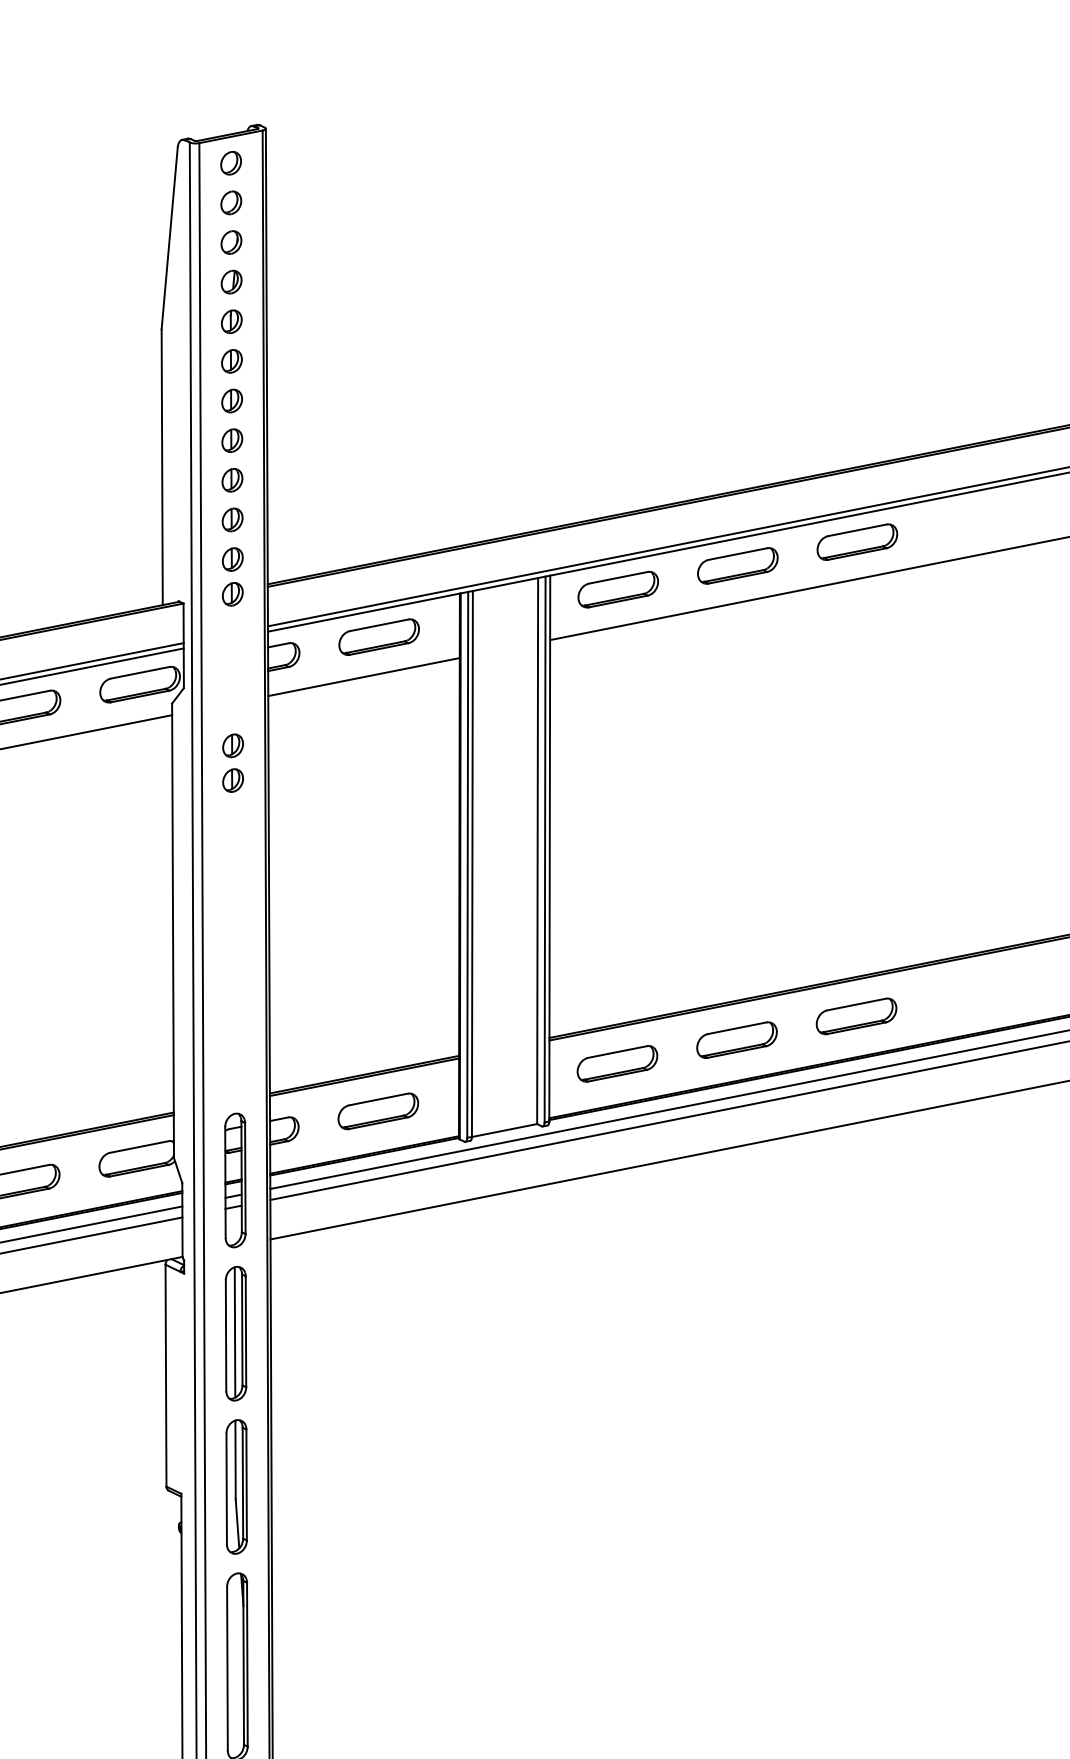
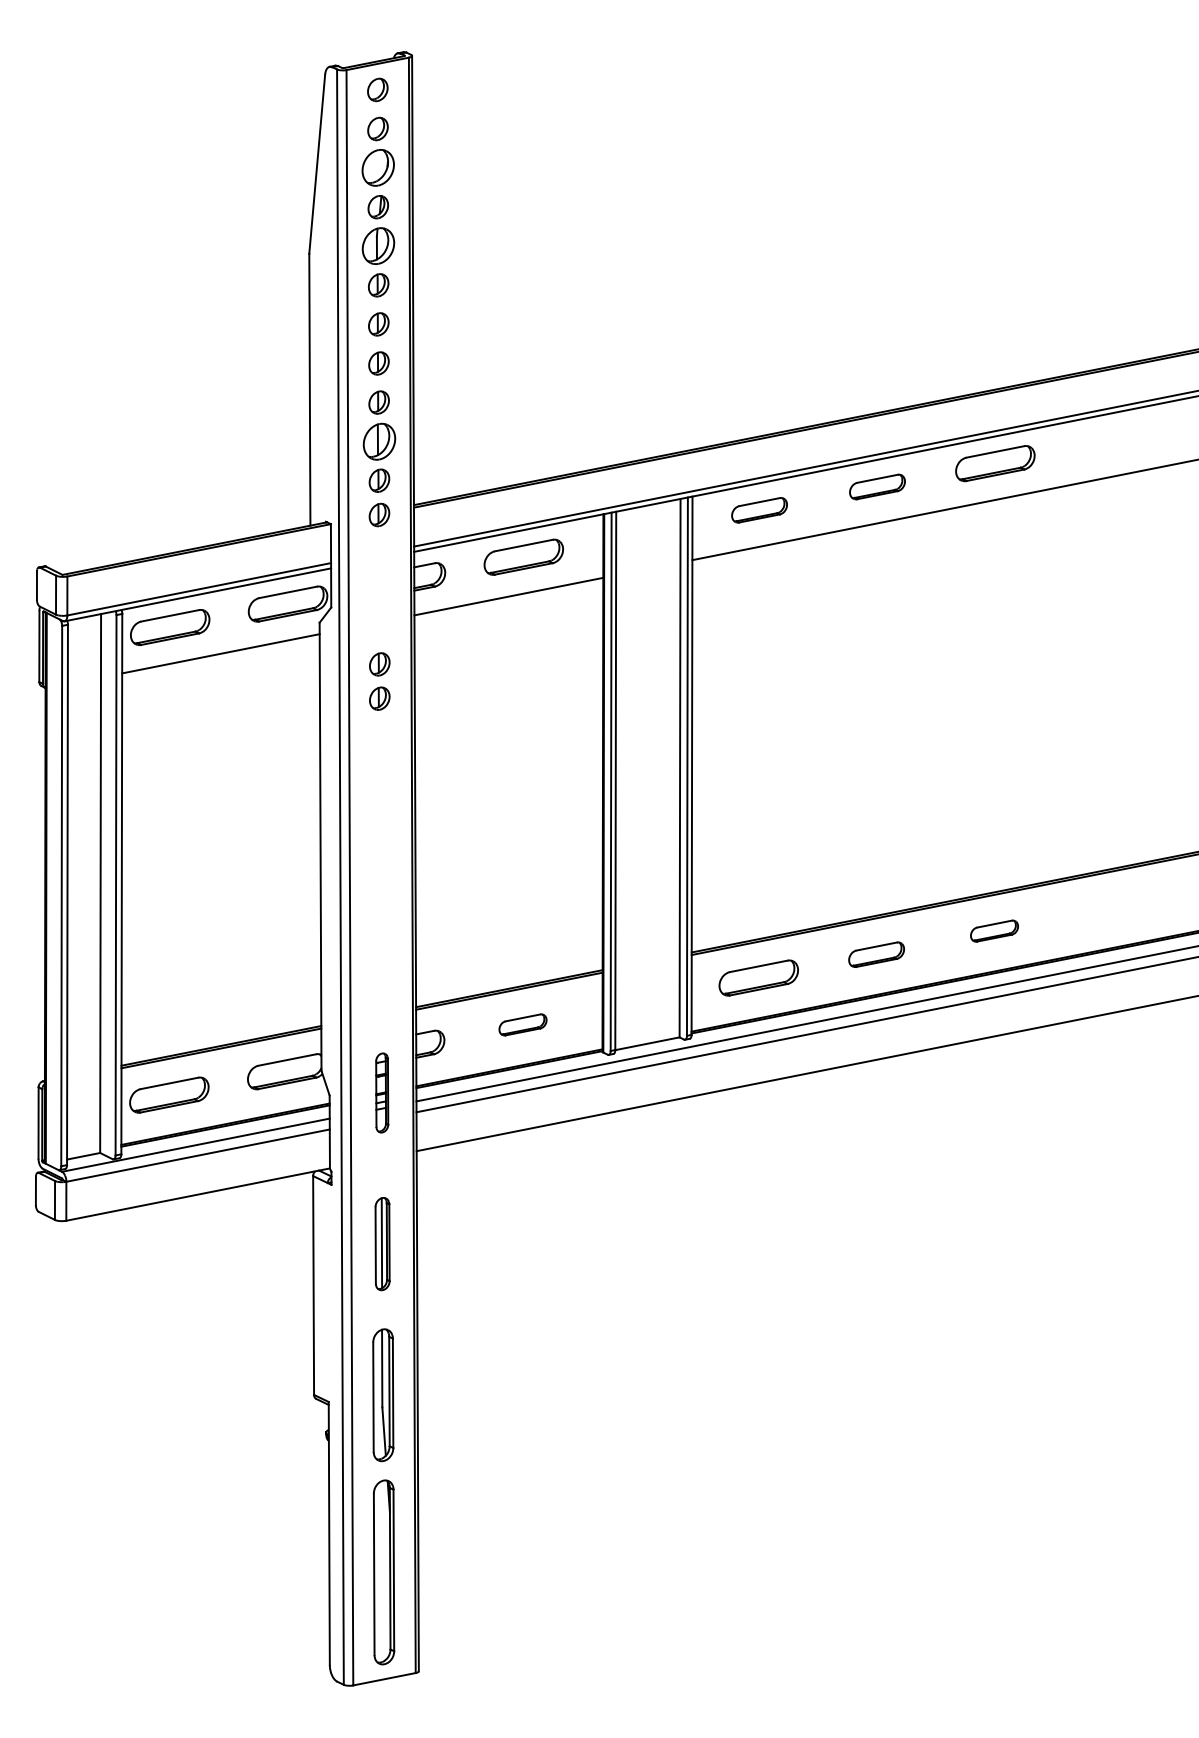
part: (230, 242) -> (377, 168), size x1.6
part: (231, 322) -> (378, 246), size x1.6
part: (231, 519) -> (378, 441), size x1.6
part: (737, 565) -> (877, 486), size x0.7
part: (618, 588) -> (759, 509), size x0.7
part: (856, 1015) -> (994, 930), size x0.6
part: (736, 1040) -> (876, 954), size x0.7
part: (377, 1110) -> (522, 1024), size x0.6
part: (235, 1179) -> (382, 1092), size x0.6
part: (235, 1333) -> (382, 1243), size x0.7

